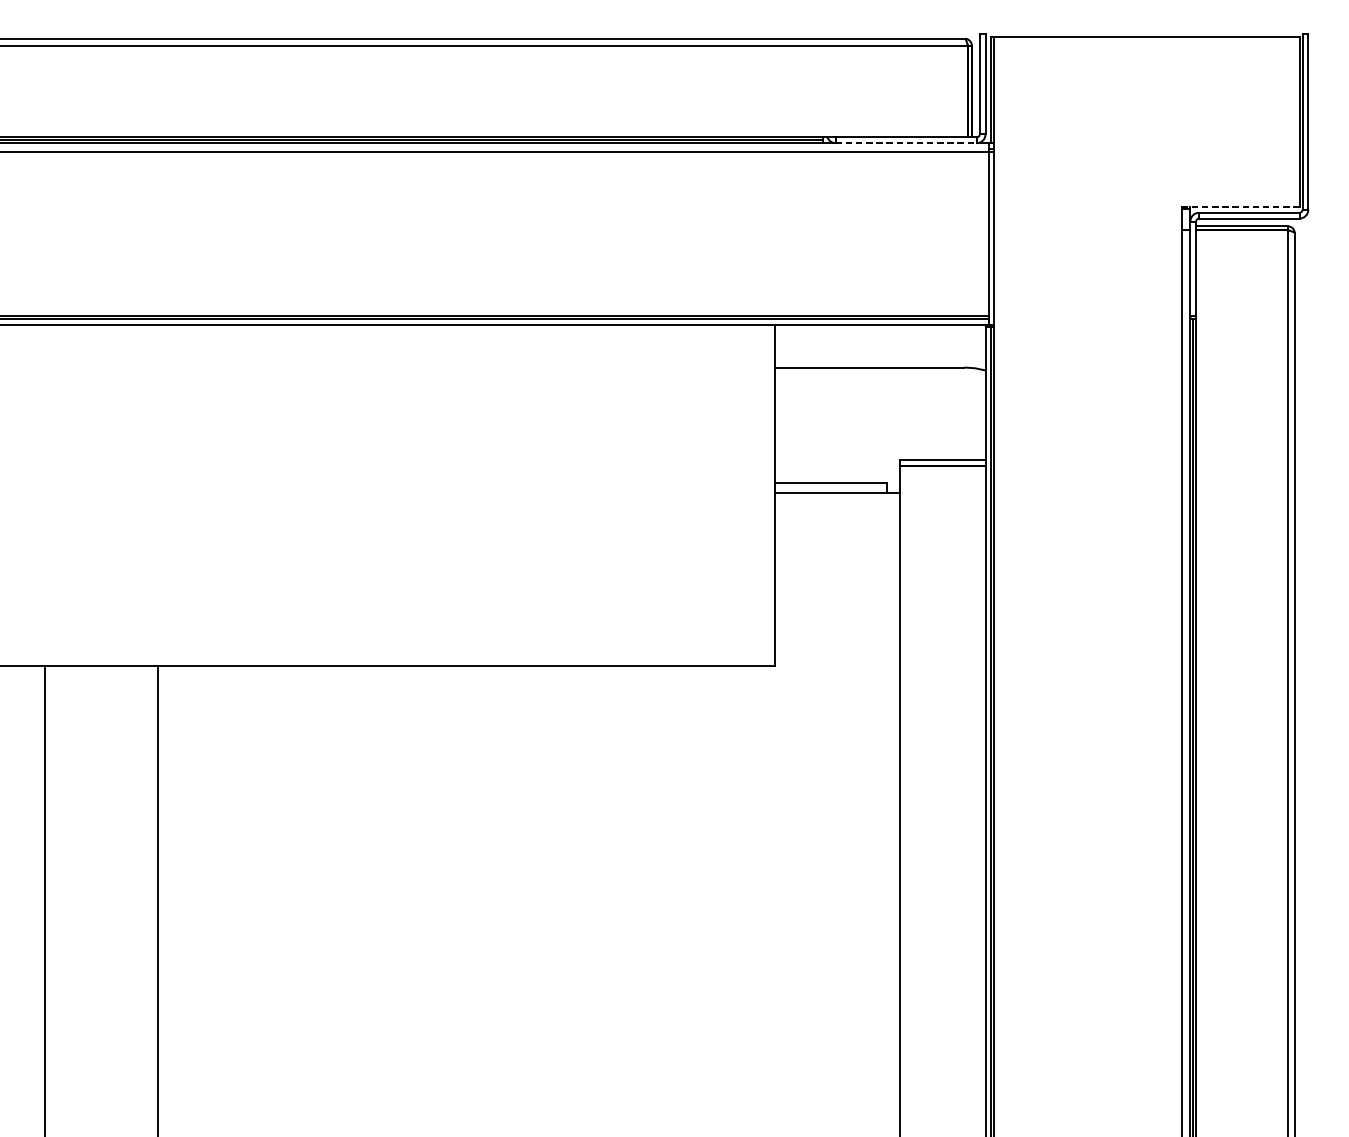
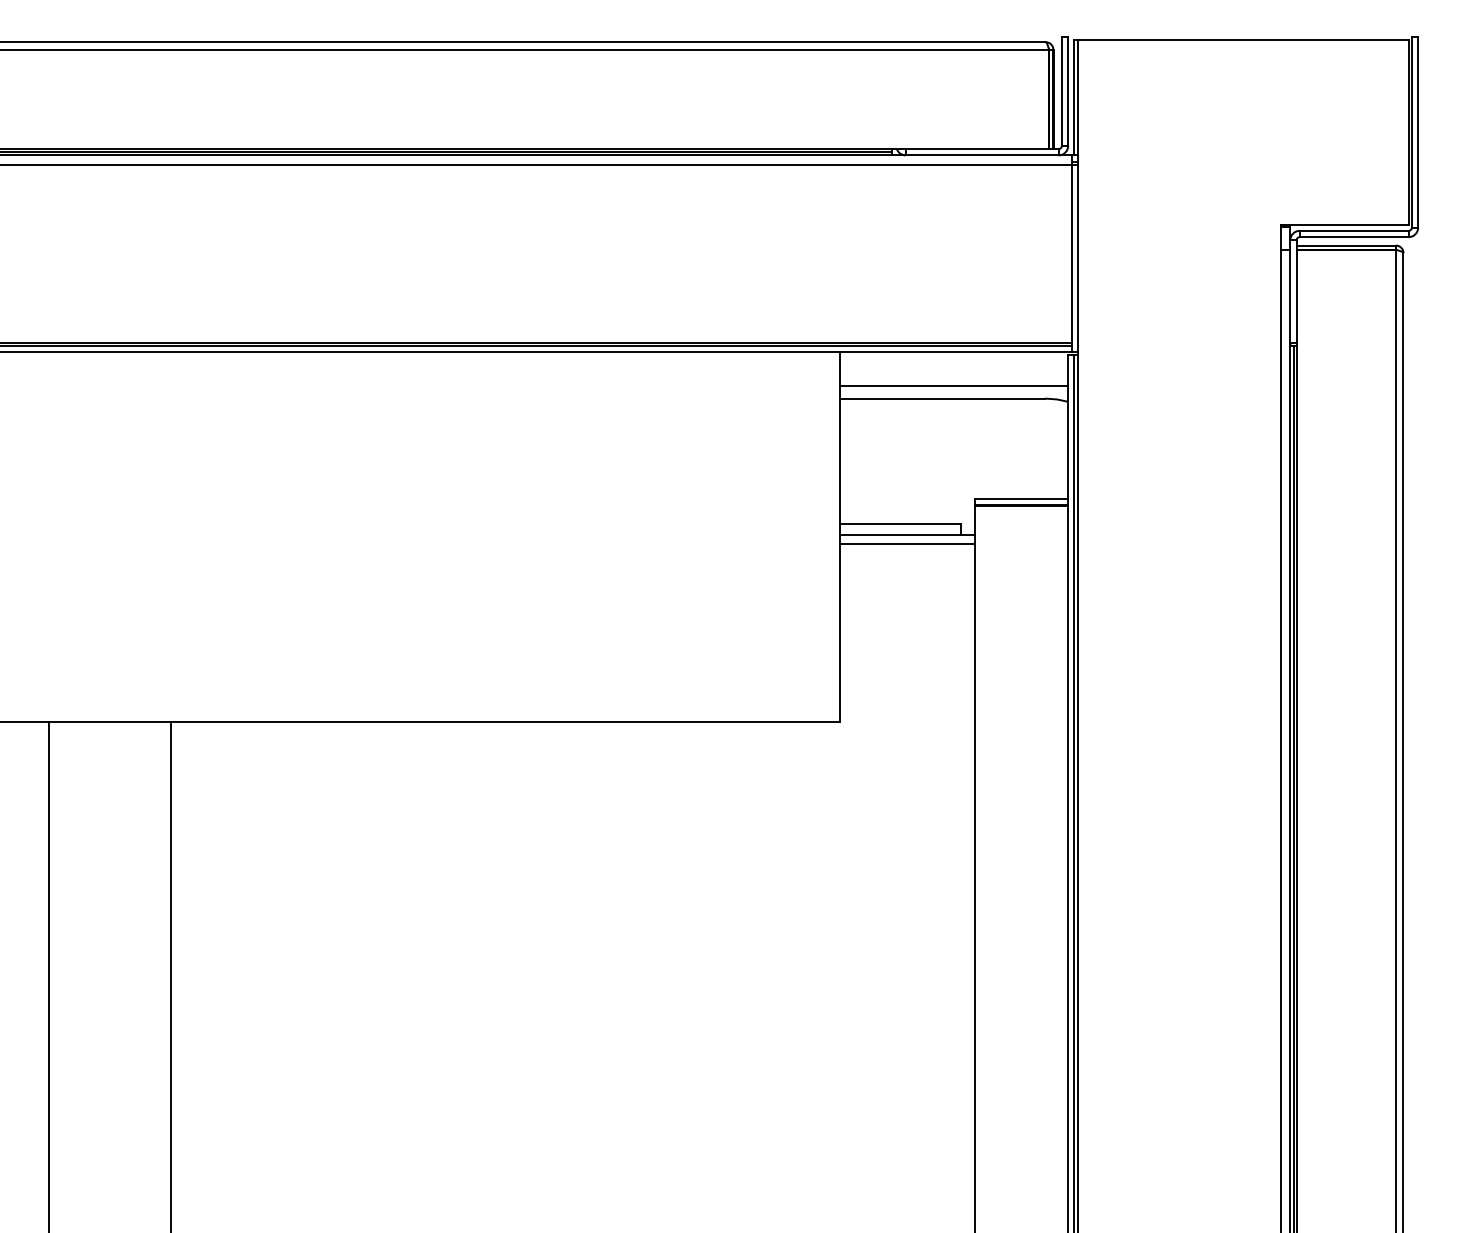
line: (906, 143) -> (982, 155), dashed -> solid
line: (1240, 206) -> (1344, 224), dashed -> solid
line: (879, 355) -> (953, 385), added
line: (836, 502) -> (906, 544), added

